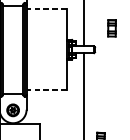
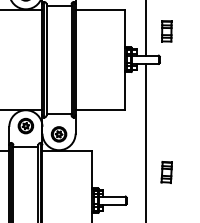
line: (46, 9) -> (100, 10), dashed -> solid
part: (111, 28) -> (166, 31), moved
line: (46, 90) -> (100, 109), dashed -> solid

